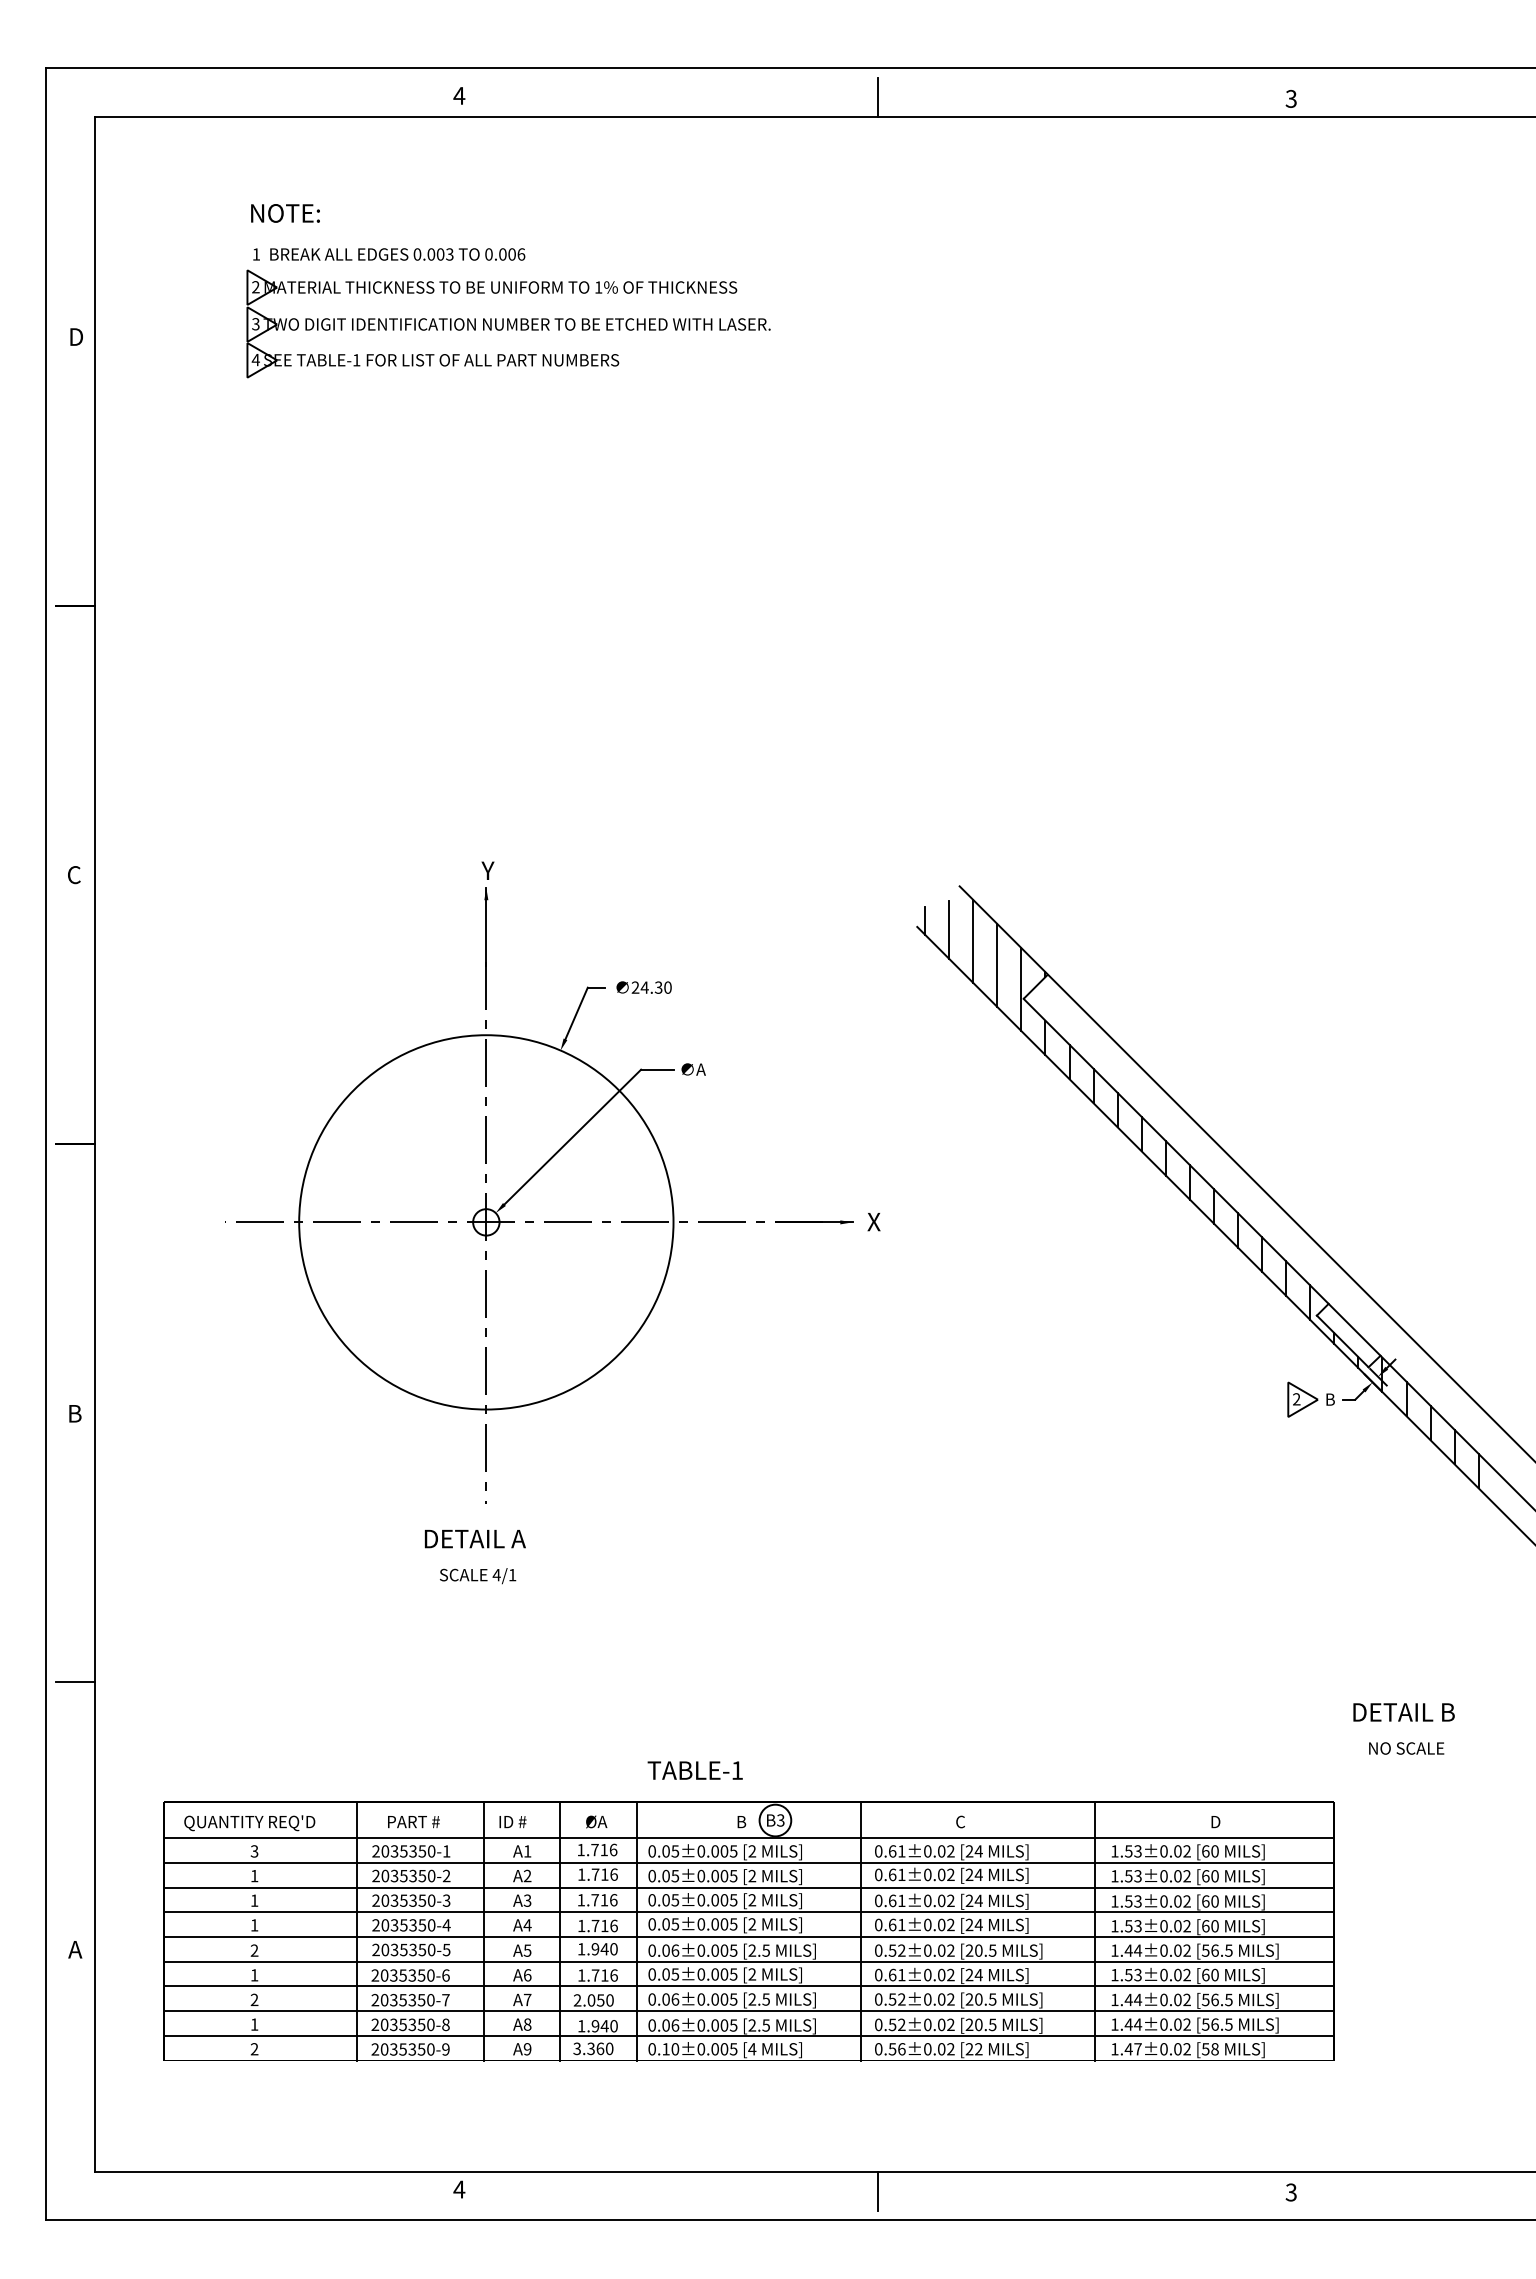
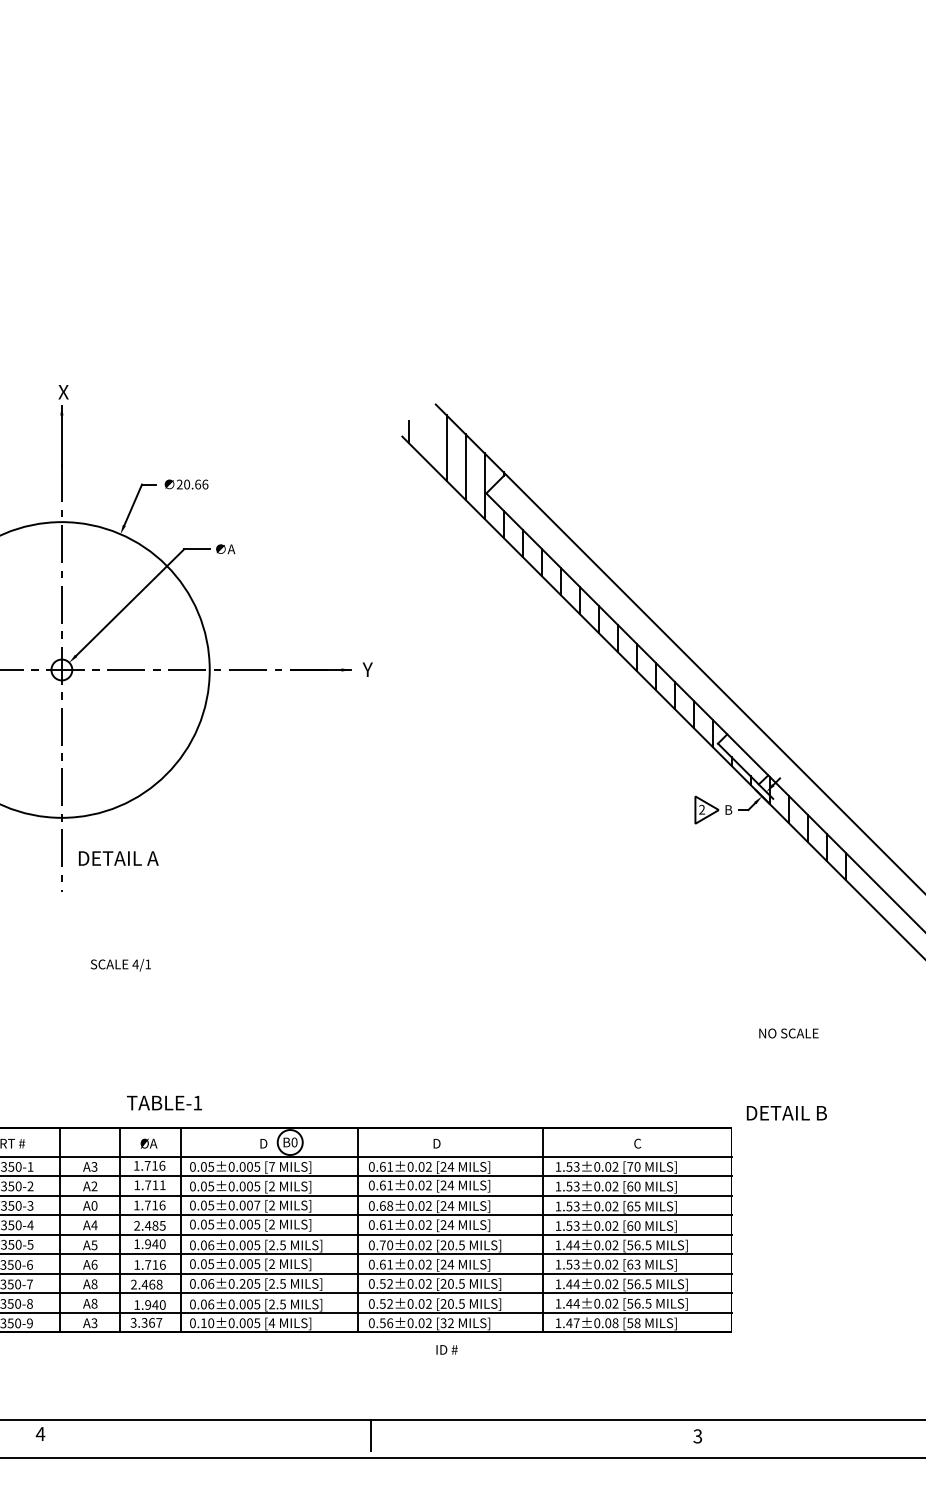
text: (487, 870) -> (62, 392), Y -> X
line: (949, 929) -> (427, 438), removed
text: (655, 987) -> (195, 484), 24.30 -> 20.66
text: (873, 1222) -> (367, 670), X -> Y
text: (475, 1539) -> (118, 858), moved
text: (478, 1576) -> (121, 965), moved
text: (1403, 1712) -> (786, 1113), moved
text: (1406, 1748) -> (788, 1033), moved
text: (694, 1770) -> (163, 1103), moved
text: (780, 1820) -> (294, 1142), B3 -> B0
text: (742, 1821) -> (264, 1143), B -> D
text: (960, 1821) -> (436, 1143), C -> D
text: (1215, 1821) -> (637, 1143), D -> C
text: (512, 1822) -> (446, 1350), moved
text: (527, 1851) -> (94, 1166), A1 -> A3
text: (752, 1851) -> (272, 1166), [2 -> [7
text: (1205, 1851) -> (630, 1166), [60 -> [70
text: (613, 1874) -> (162, 1185), 1.716 -> 1.711
text: (527, 1900) -> (94, 1205), A3 -> A0
text: (733, 1900) -> (257, 1205), 0.05±0.005 -> 0.05±0.007
text: (901, 1900) -> (389, 1205), 0.61±0.02 -> 0.68±0.02
text: (1214, 1901) -> (637, 1206), [60 -> [65
text: (597, 1925) -> (149, 1225), 1.716 -> 2.485
text: (896, 1950) -> (385, 1245), 0.52±0.02 -> 0.70±0.02
text: (1214, 1975) -> (637, 1264), [60 -> [63
text: (527, 1999) -> (94, 1283), A7 -> A8
text: (714, 1999) -> (242, 1283), 0.06±0.005 -> 0.06±0.205
text: (600, 2000) -> (152, 1284), 2.050 -> 2.468
text: (609, 2048) -> (159, 1322), 3.360 -> 3.367
text: (527, 2049) -> (94, 1323), A9 -> A3
text: (969, 2049) -> (443, 1323), [22 -> [32
text: (1186, 2049) -> (615, 1323), 1.47±0.02 -> 1.47±0.08

